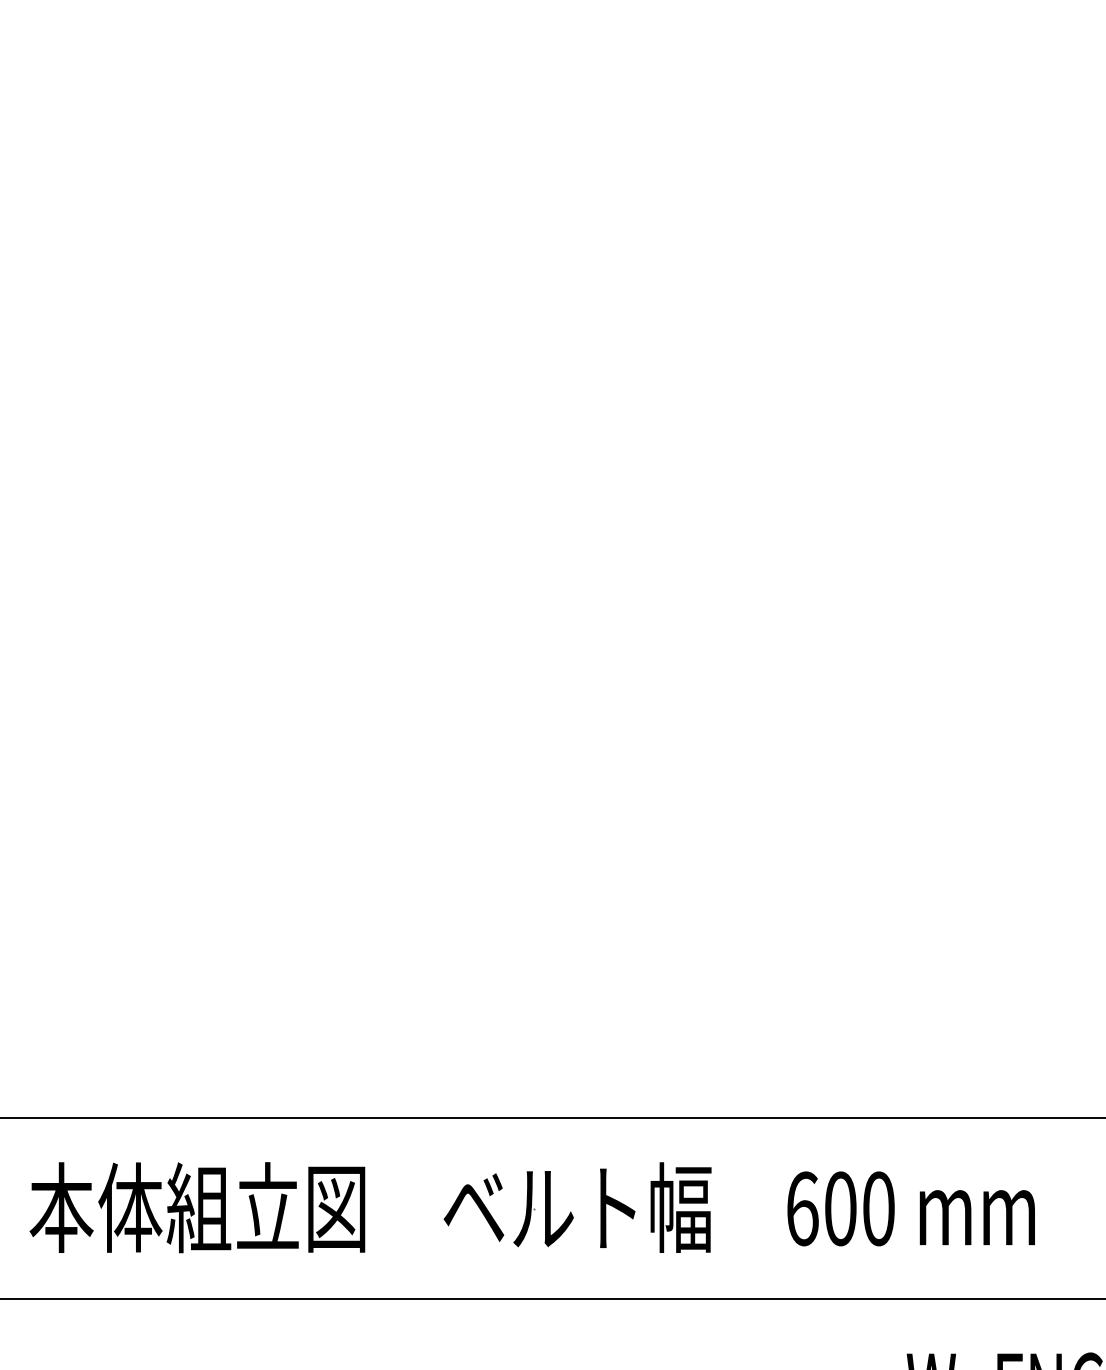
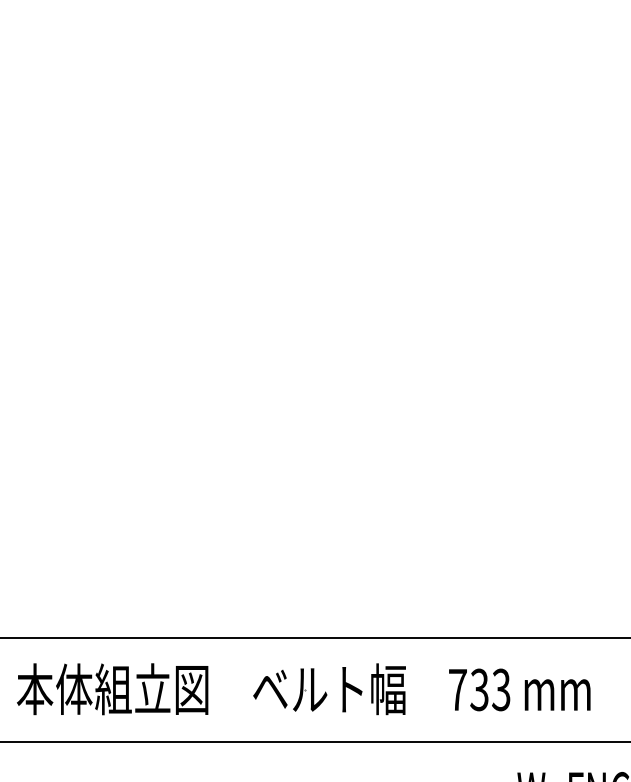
text: (840, 1208) -> (479, 689), 600 -> 733

